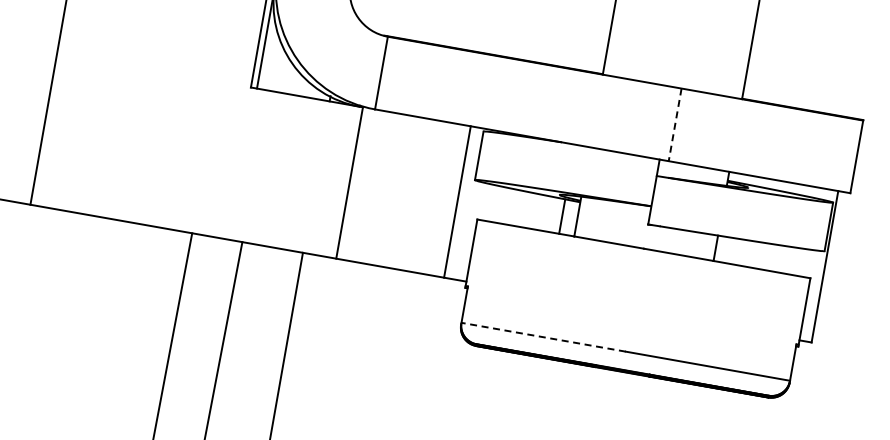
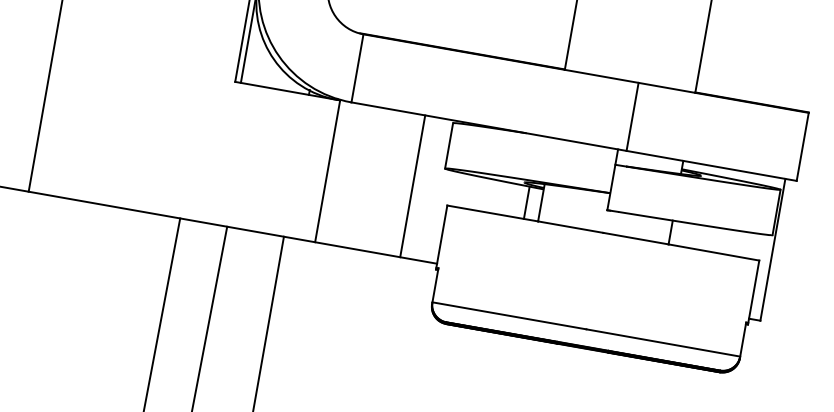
line: (675, 124) -> (632, 116), dashed -> solid
line: (457, 201) -> (412, 185), moved
line: (543, 337) -> (509, 316), dashed -> solid

